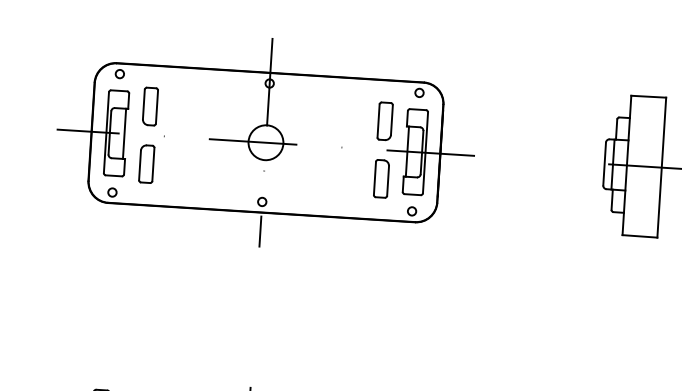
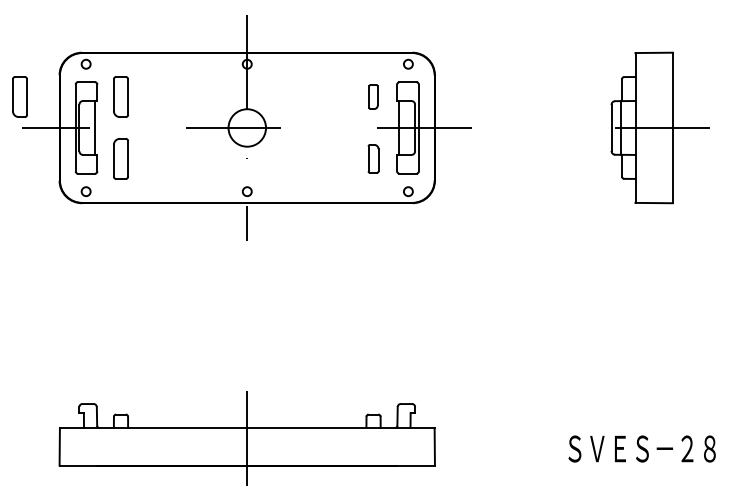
part: (56, 100) -> (19, 96), added
part: (385, 120) -> (373, 96), size x0.6
part: (381, 178) -> (373, 158), size x0.7

